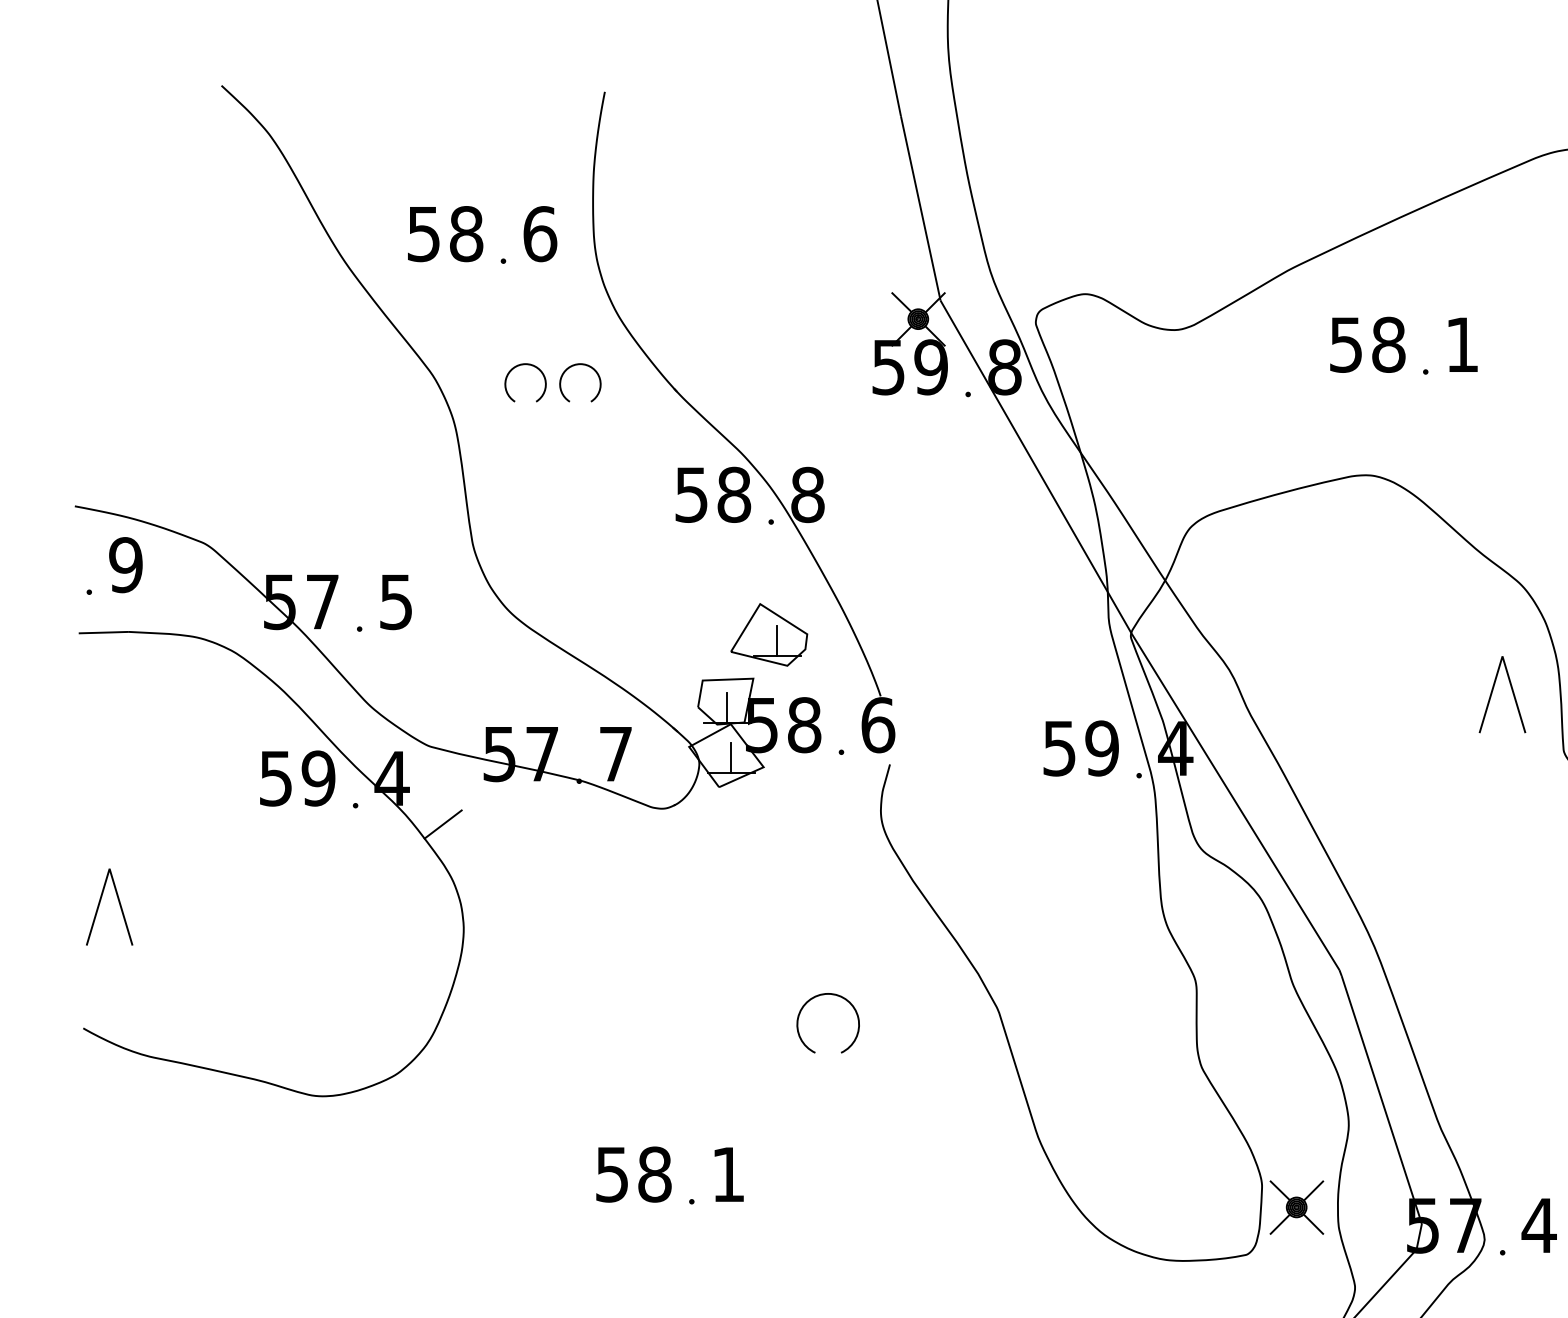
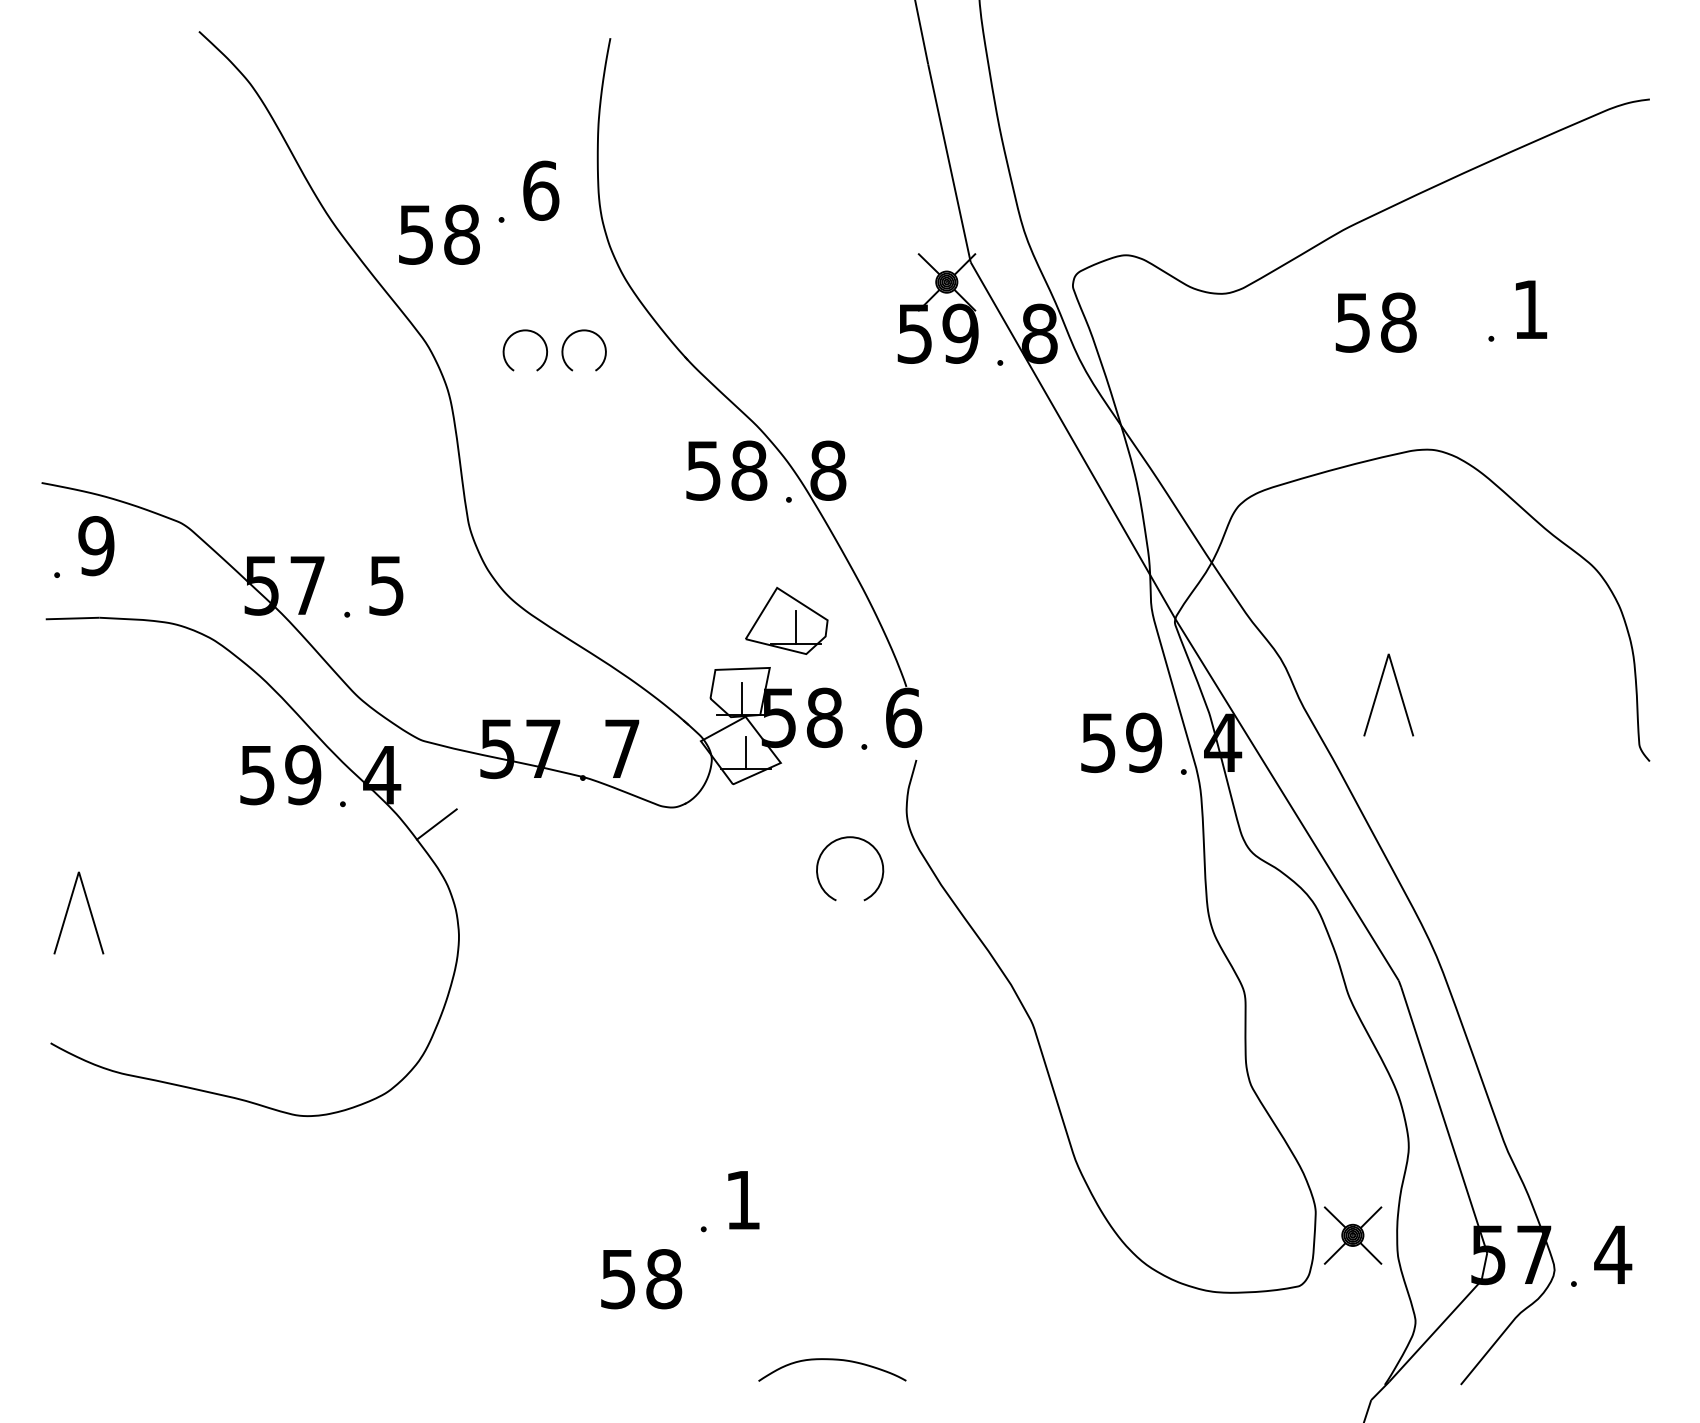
text: (445, 233) -> (439, 234), moved
text: (1367, 344) -> (1375, 322), moved
part: (1492, 692) -> (1378, 692), moved
part: (828, 995) -> (850, 838), moved
text: (633, 1174) -> (641, 1279), moved

